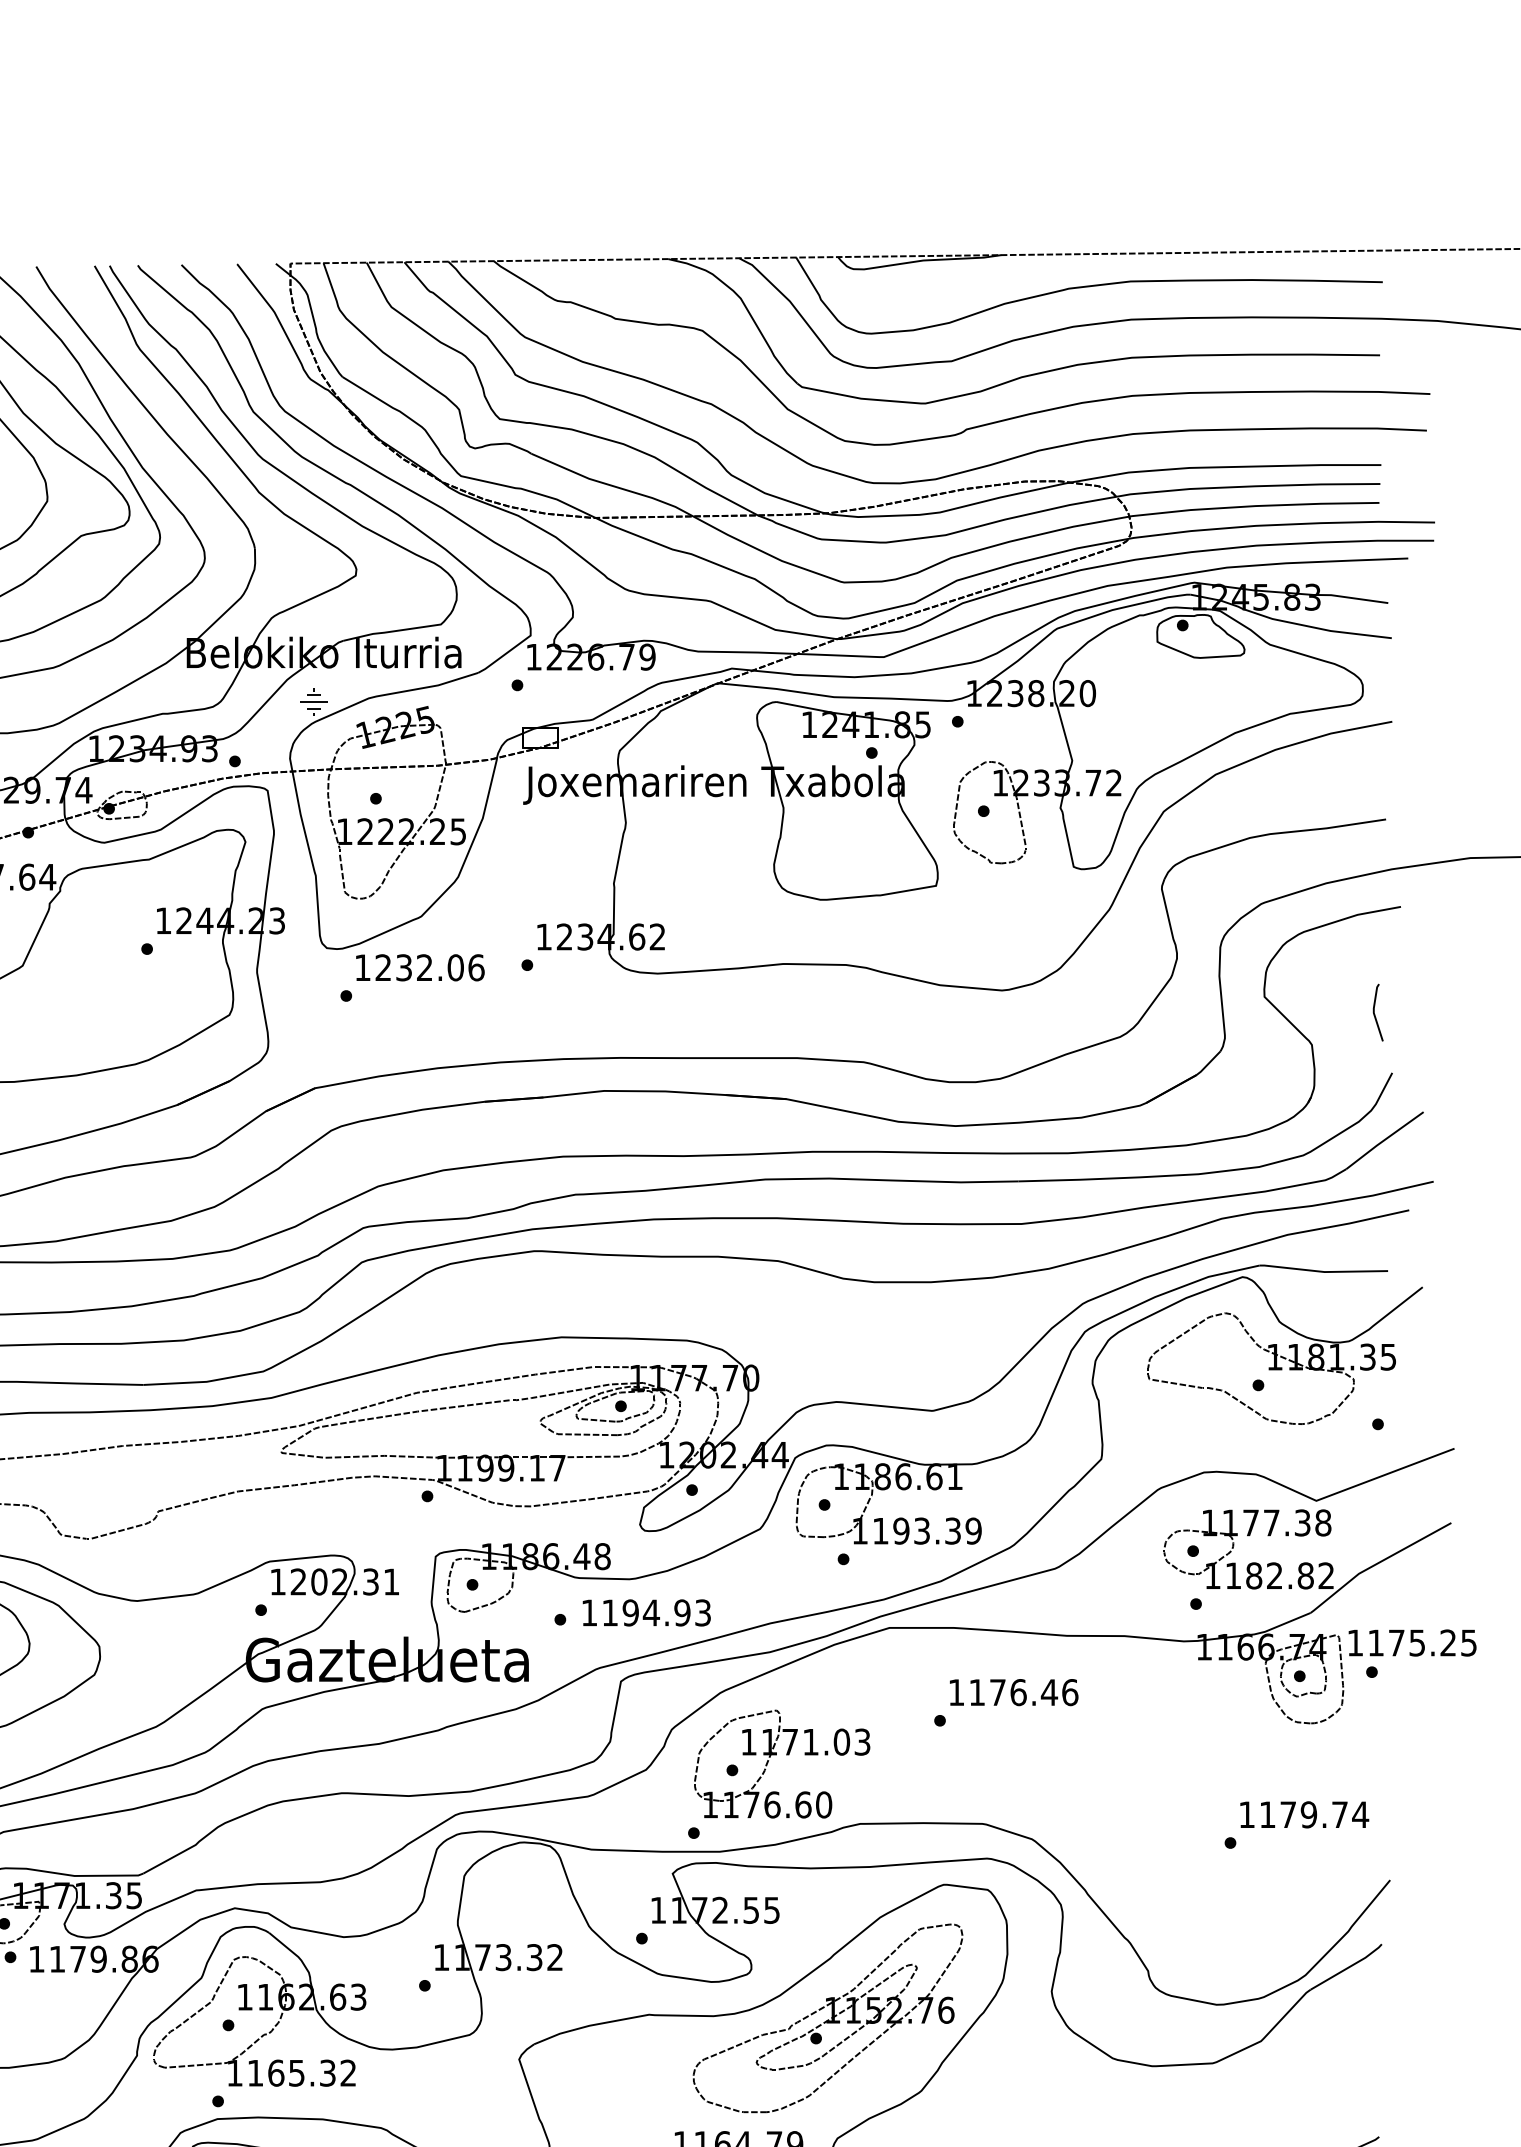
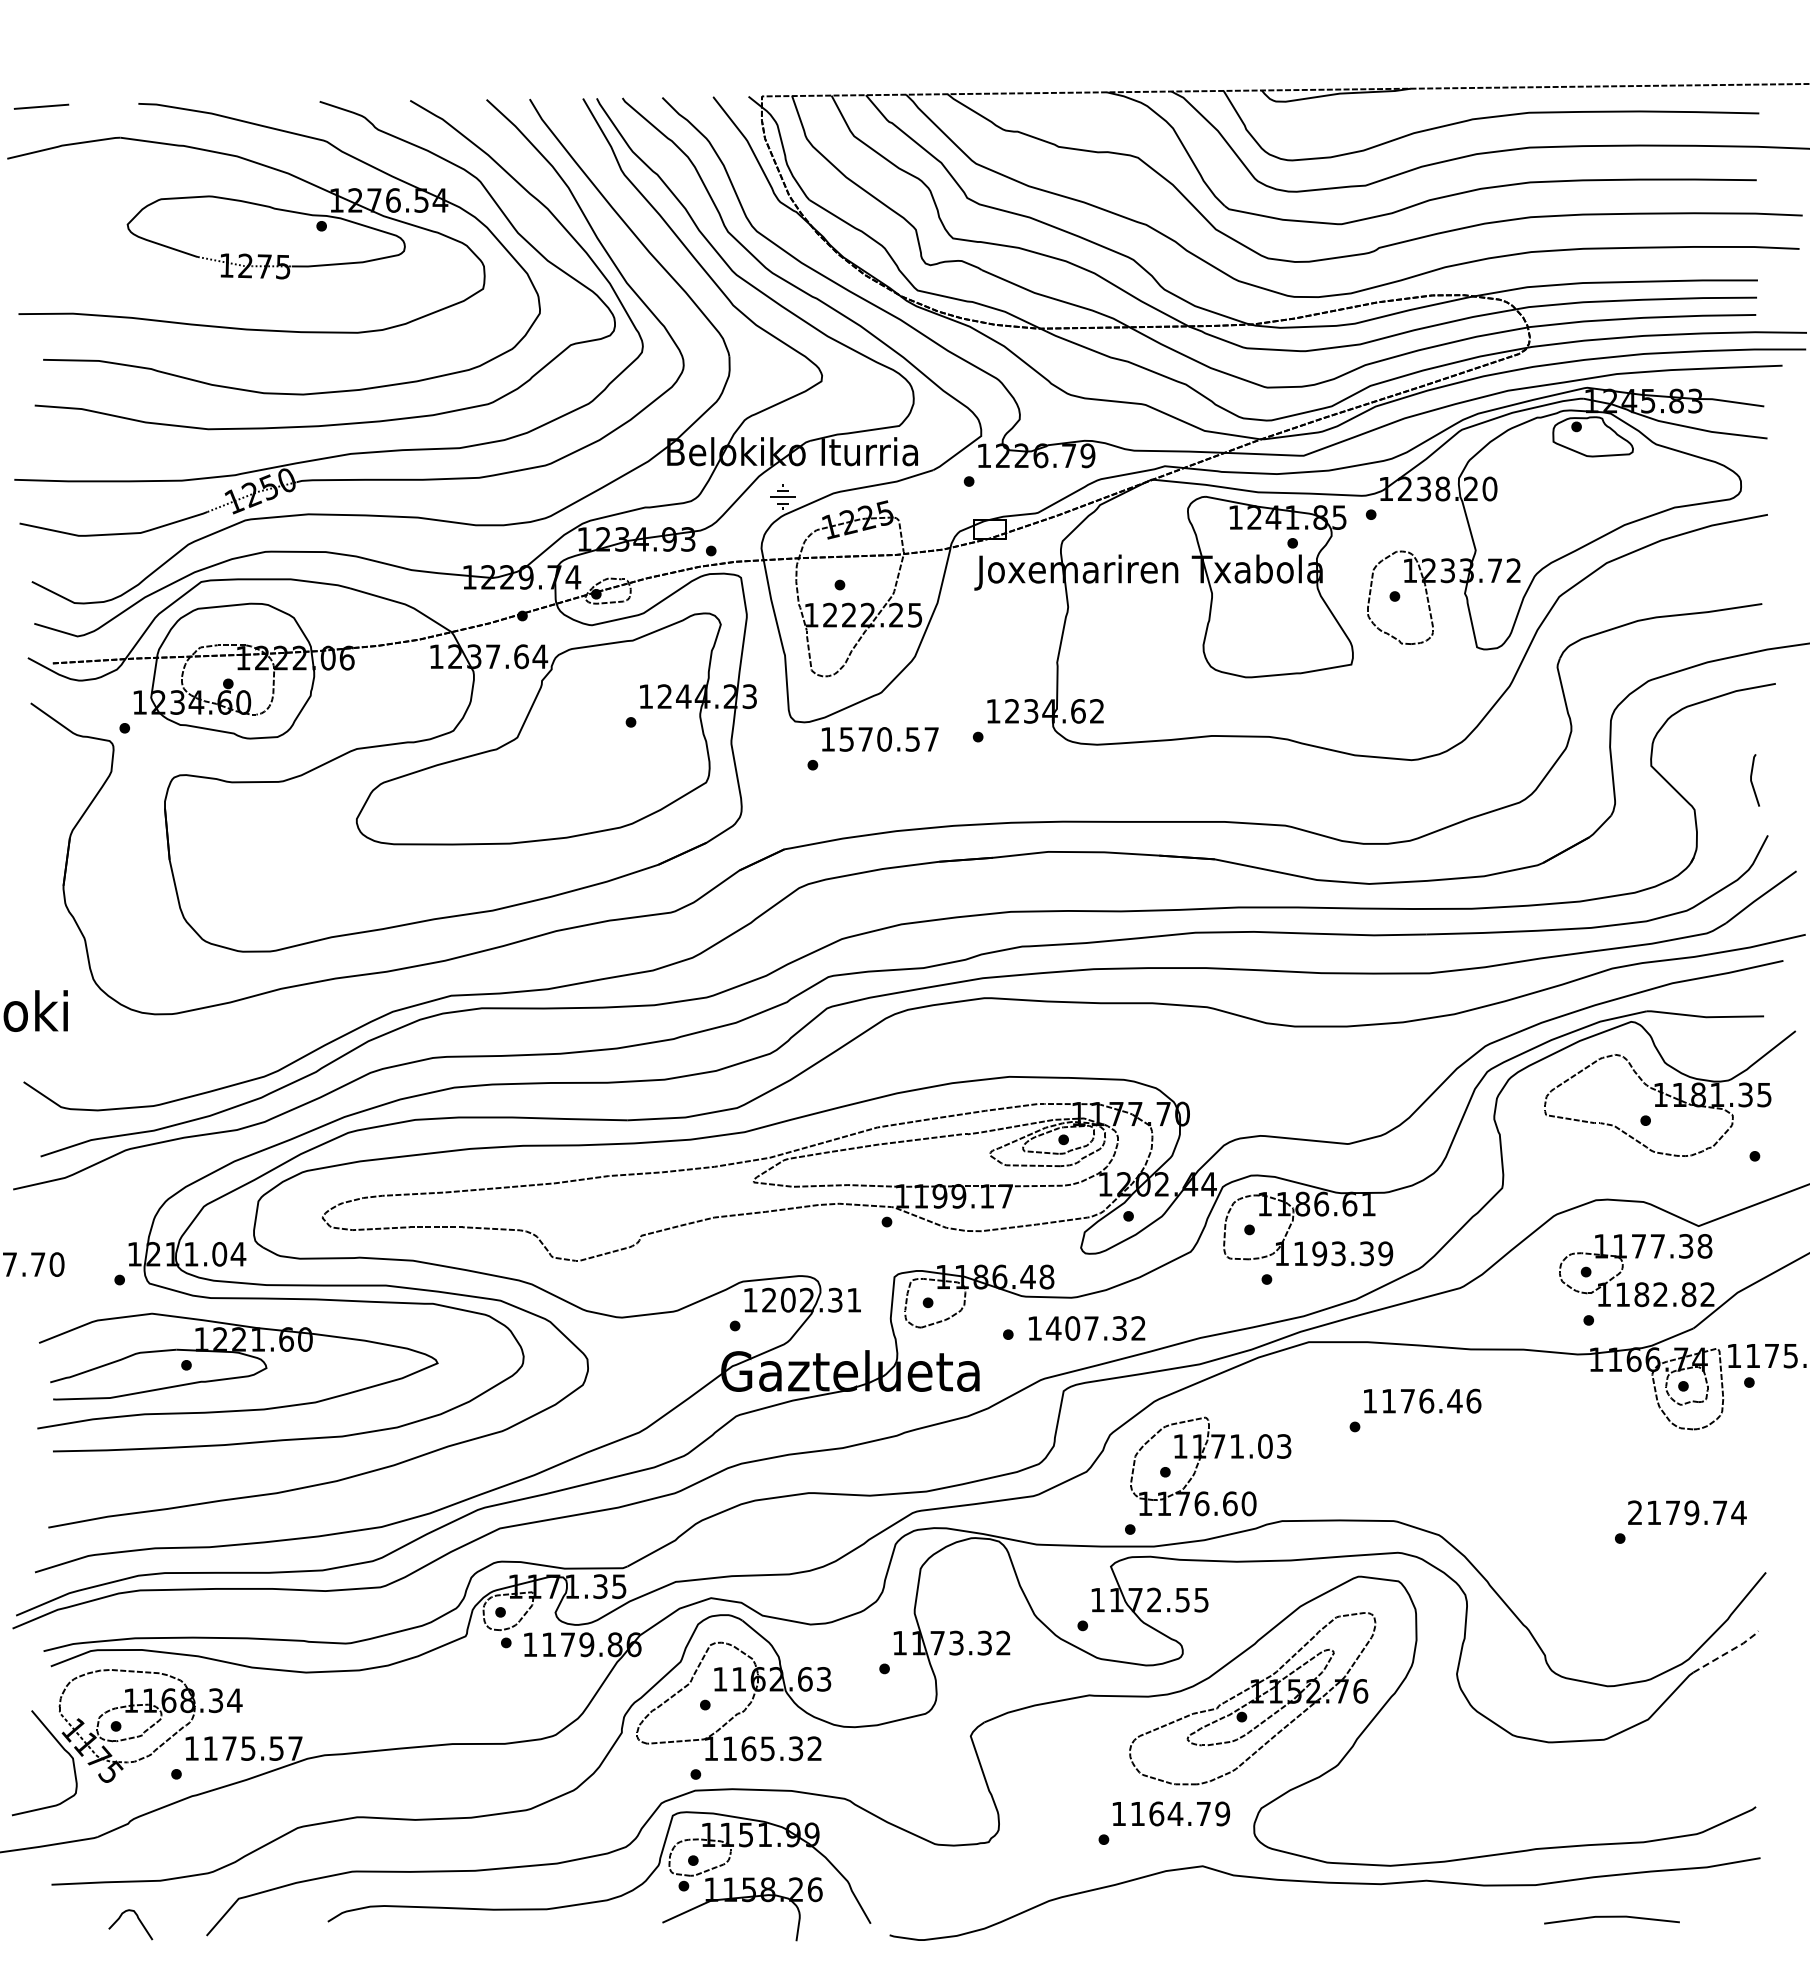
text: (430, 967) -> (889, 739), 1232.06 -> 1570.57
text: (655, 1612) -> (1095, 1328), 1194.93 -> 1407.32
text: (1246, 1814) -> (1634, 1512), 1179.74 -> 2179.74
line: (1349, 1966) -> (1728, 1651), solid -> dashed

